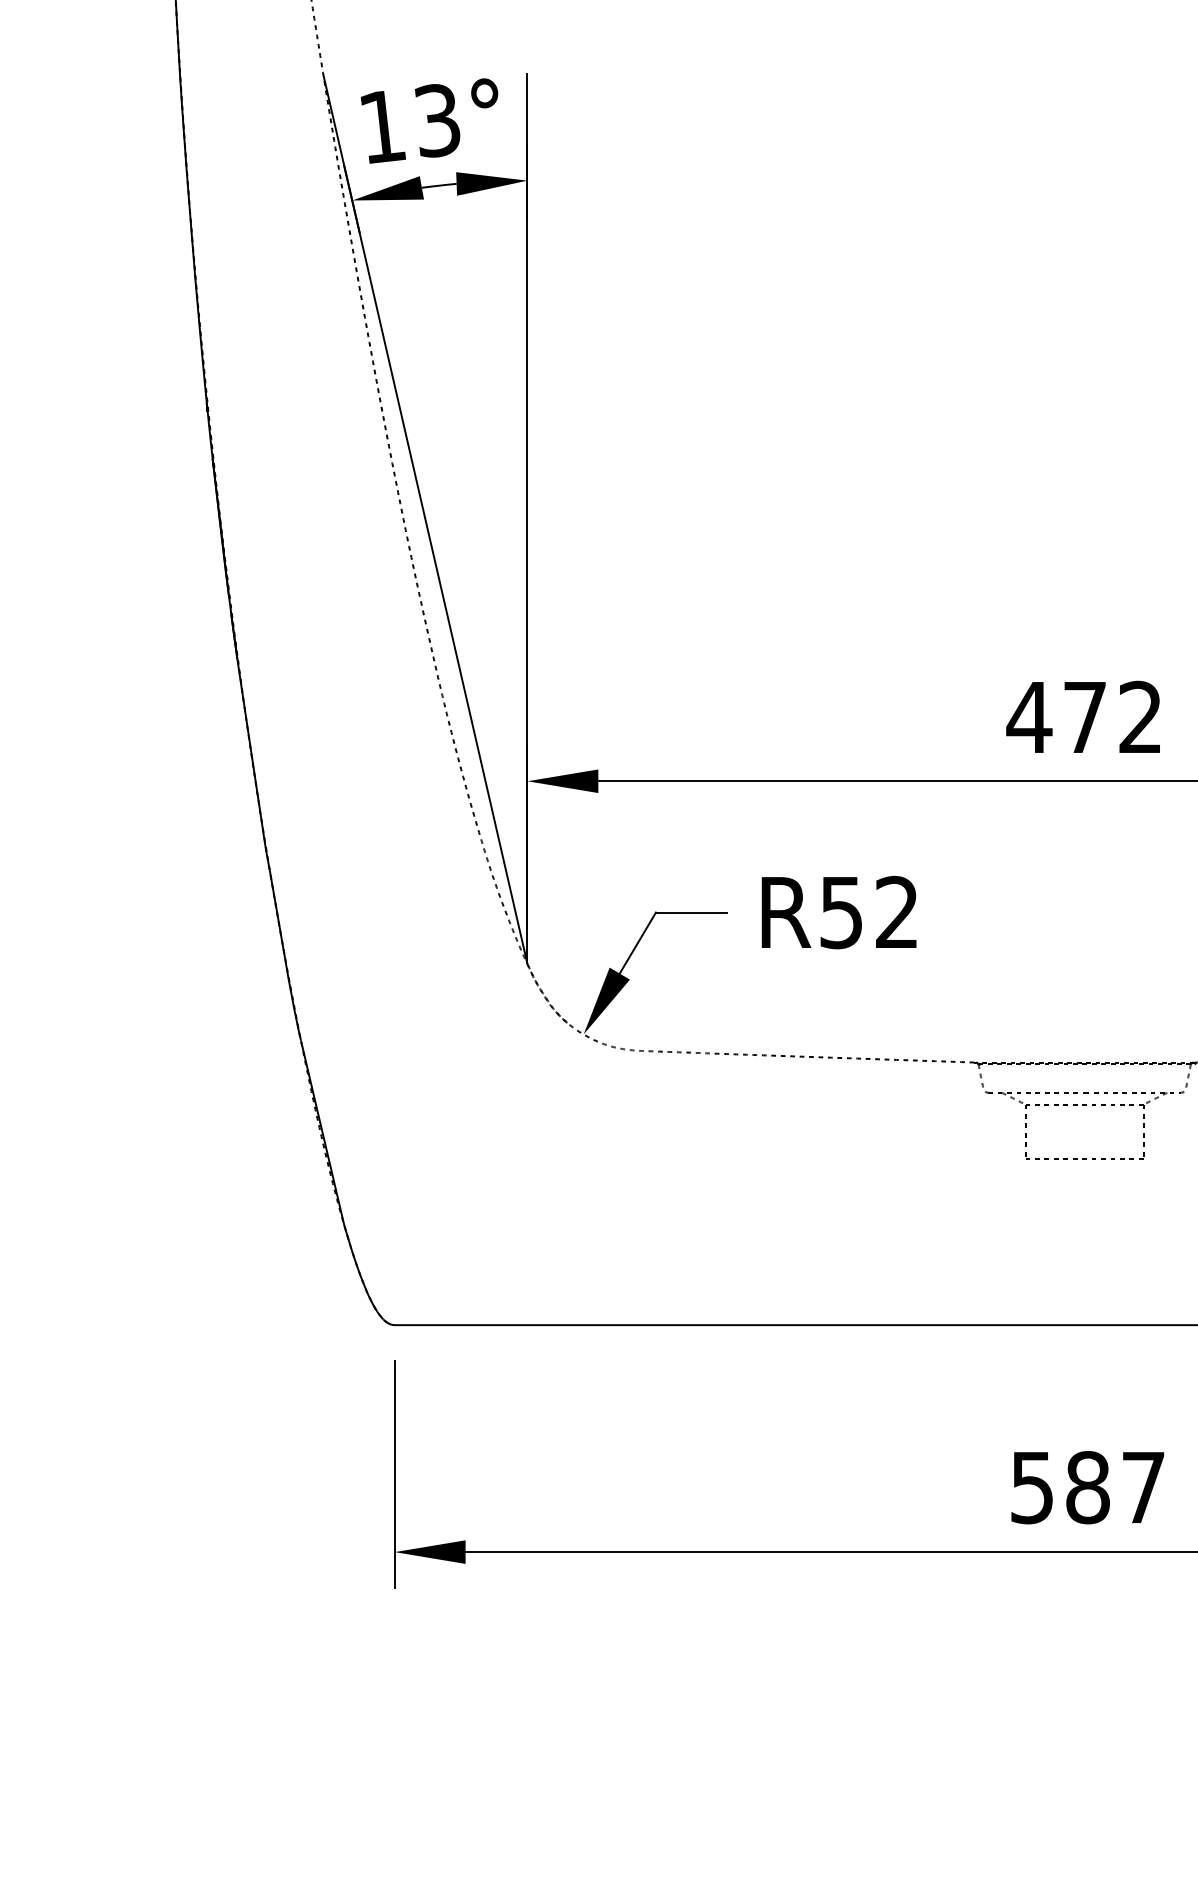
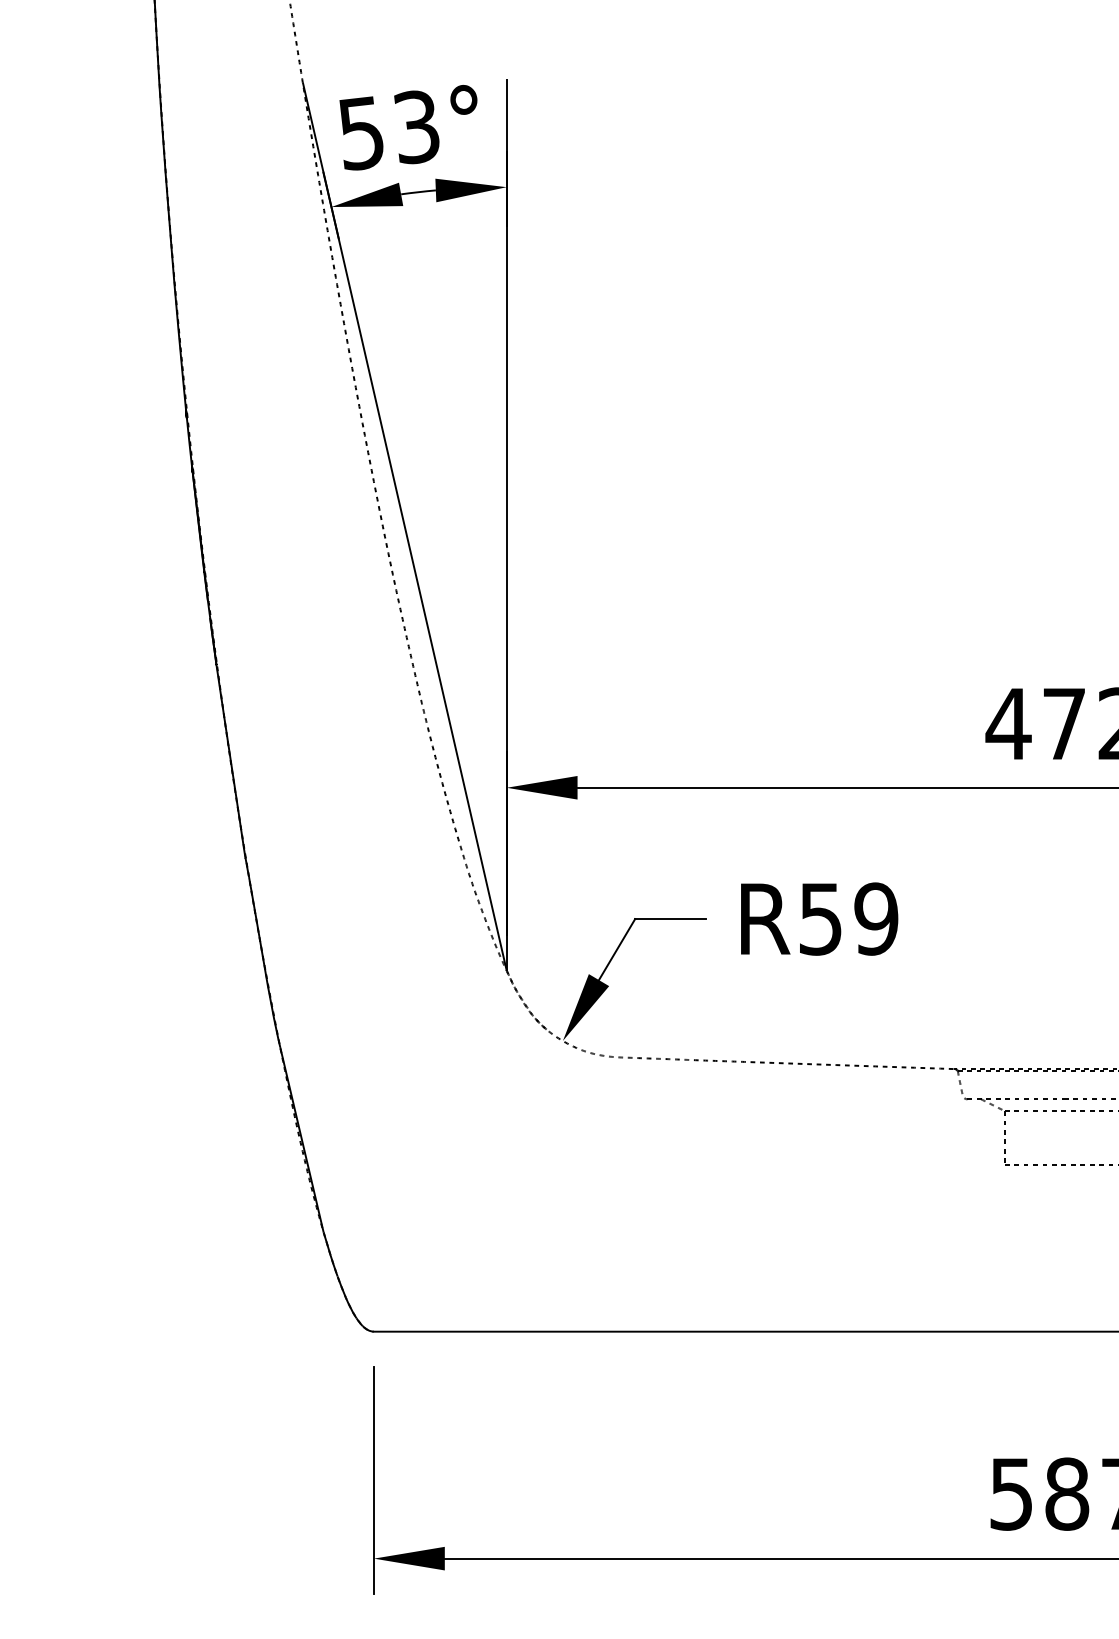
text: (382, 126) -> (361, 133), 13° -> 53°
text: (897, 912) -> (876, 919), R52 -> R59

